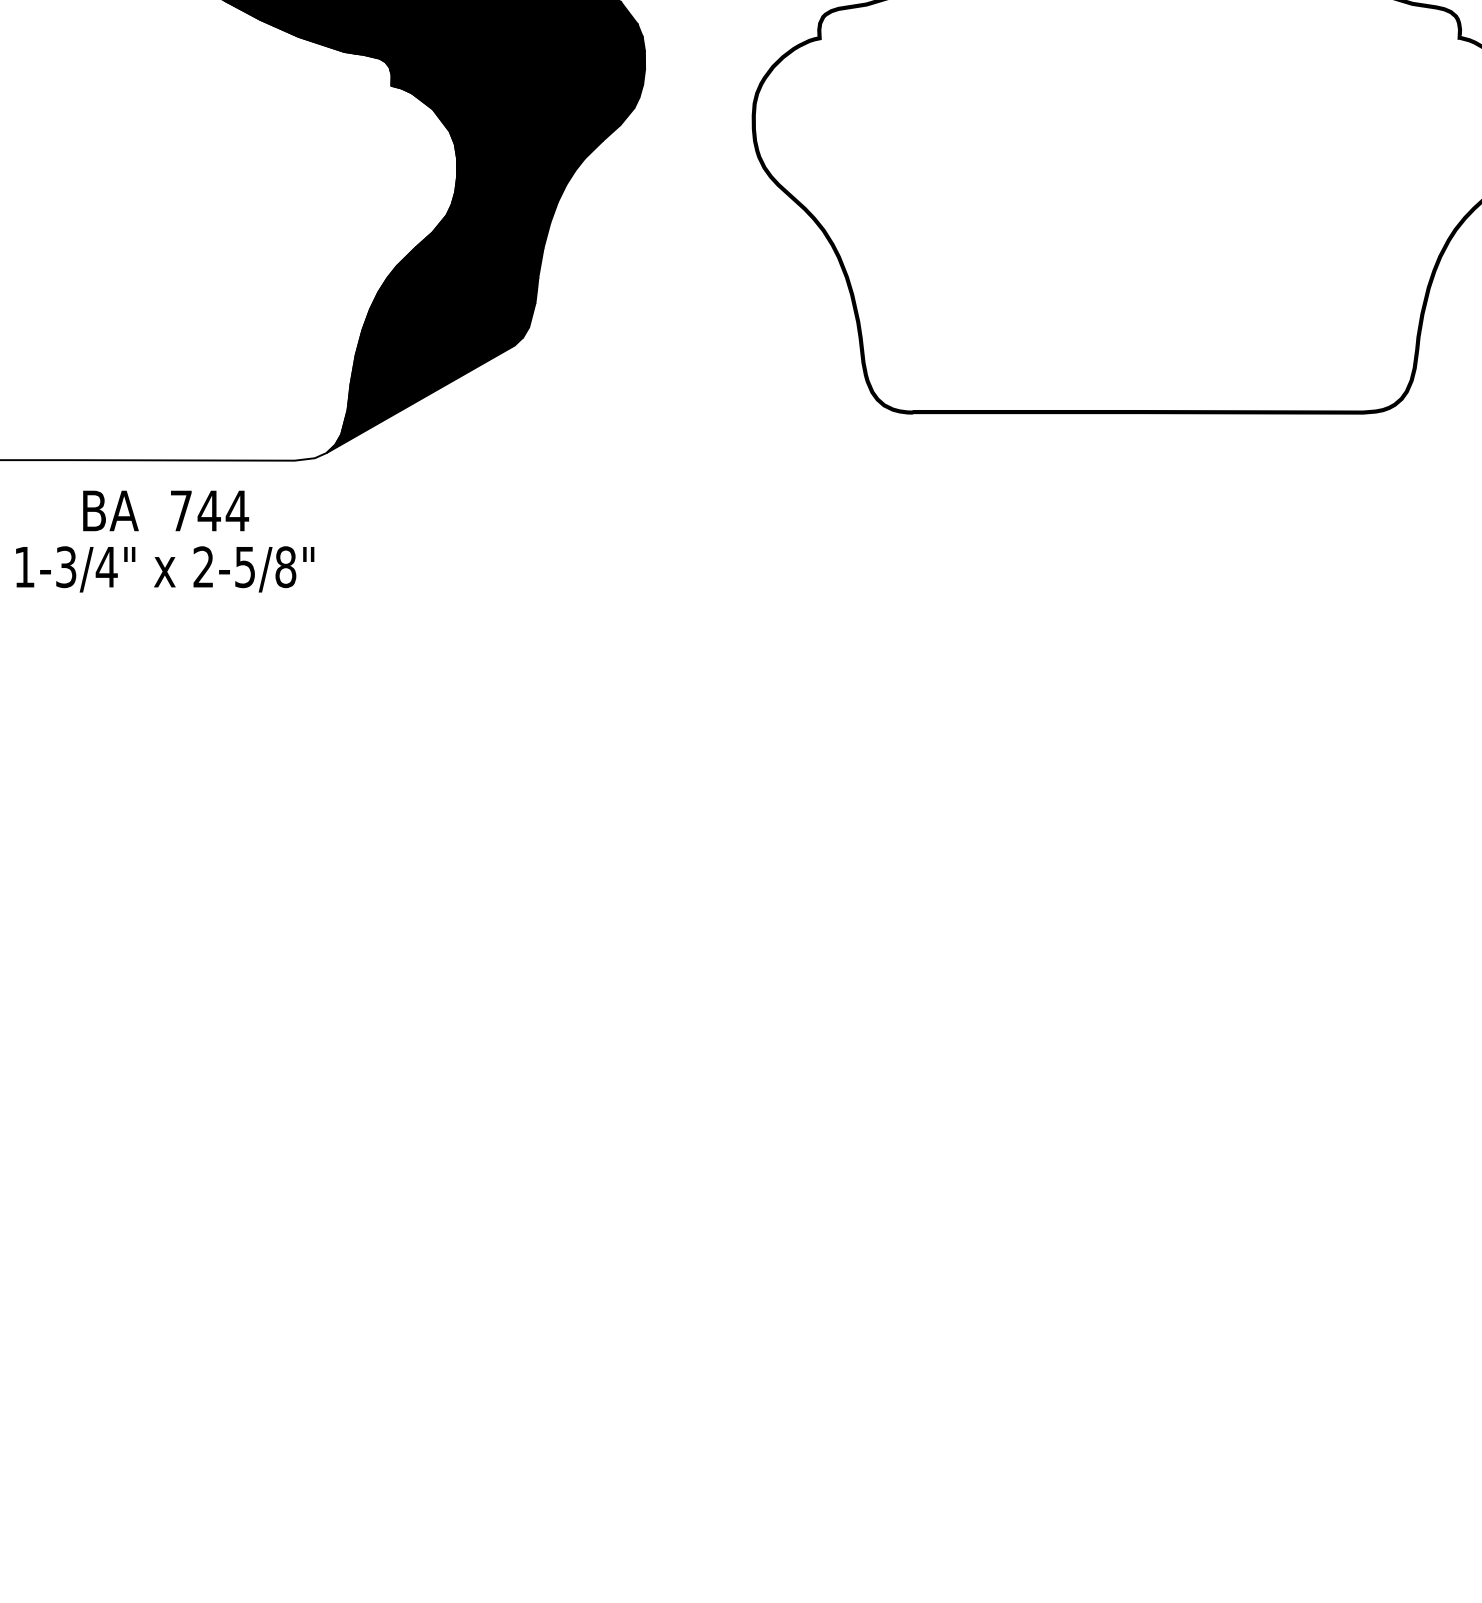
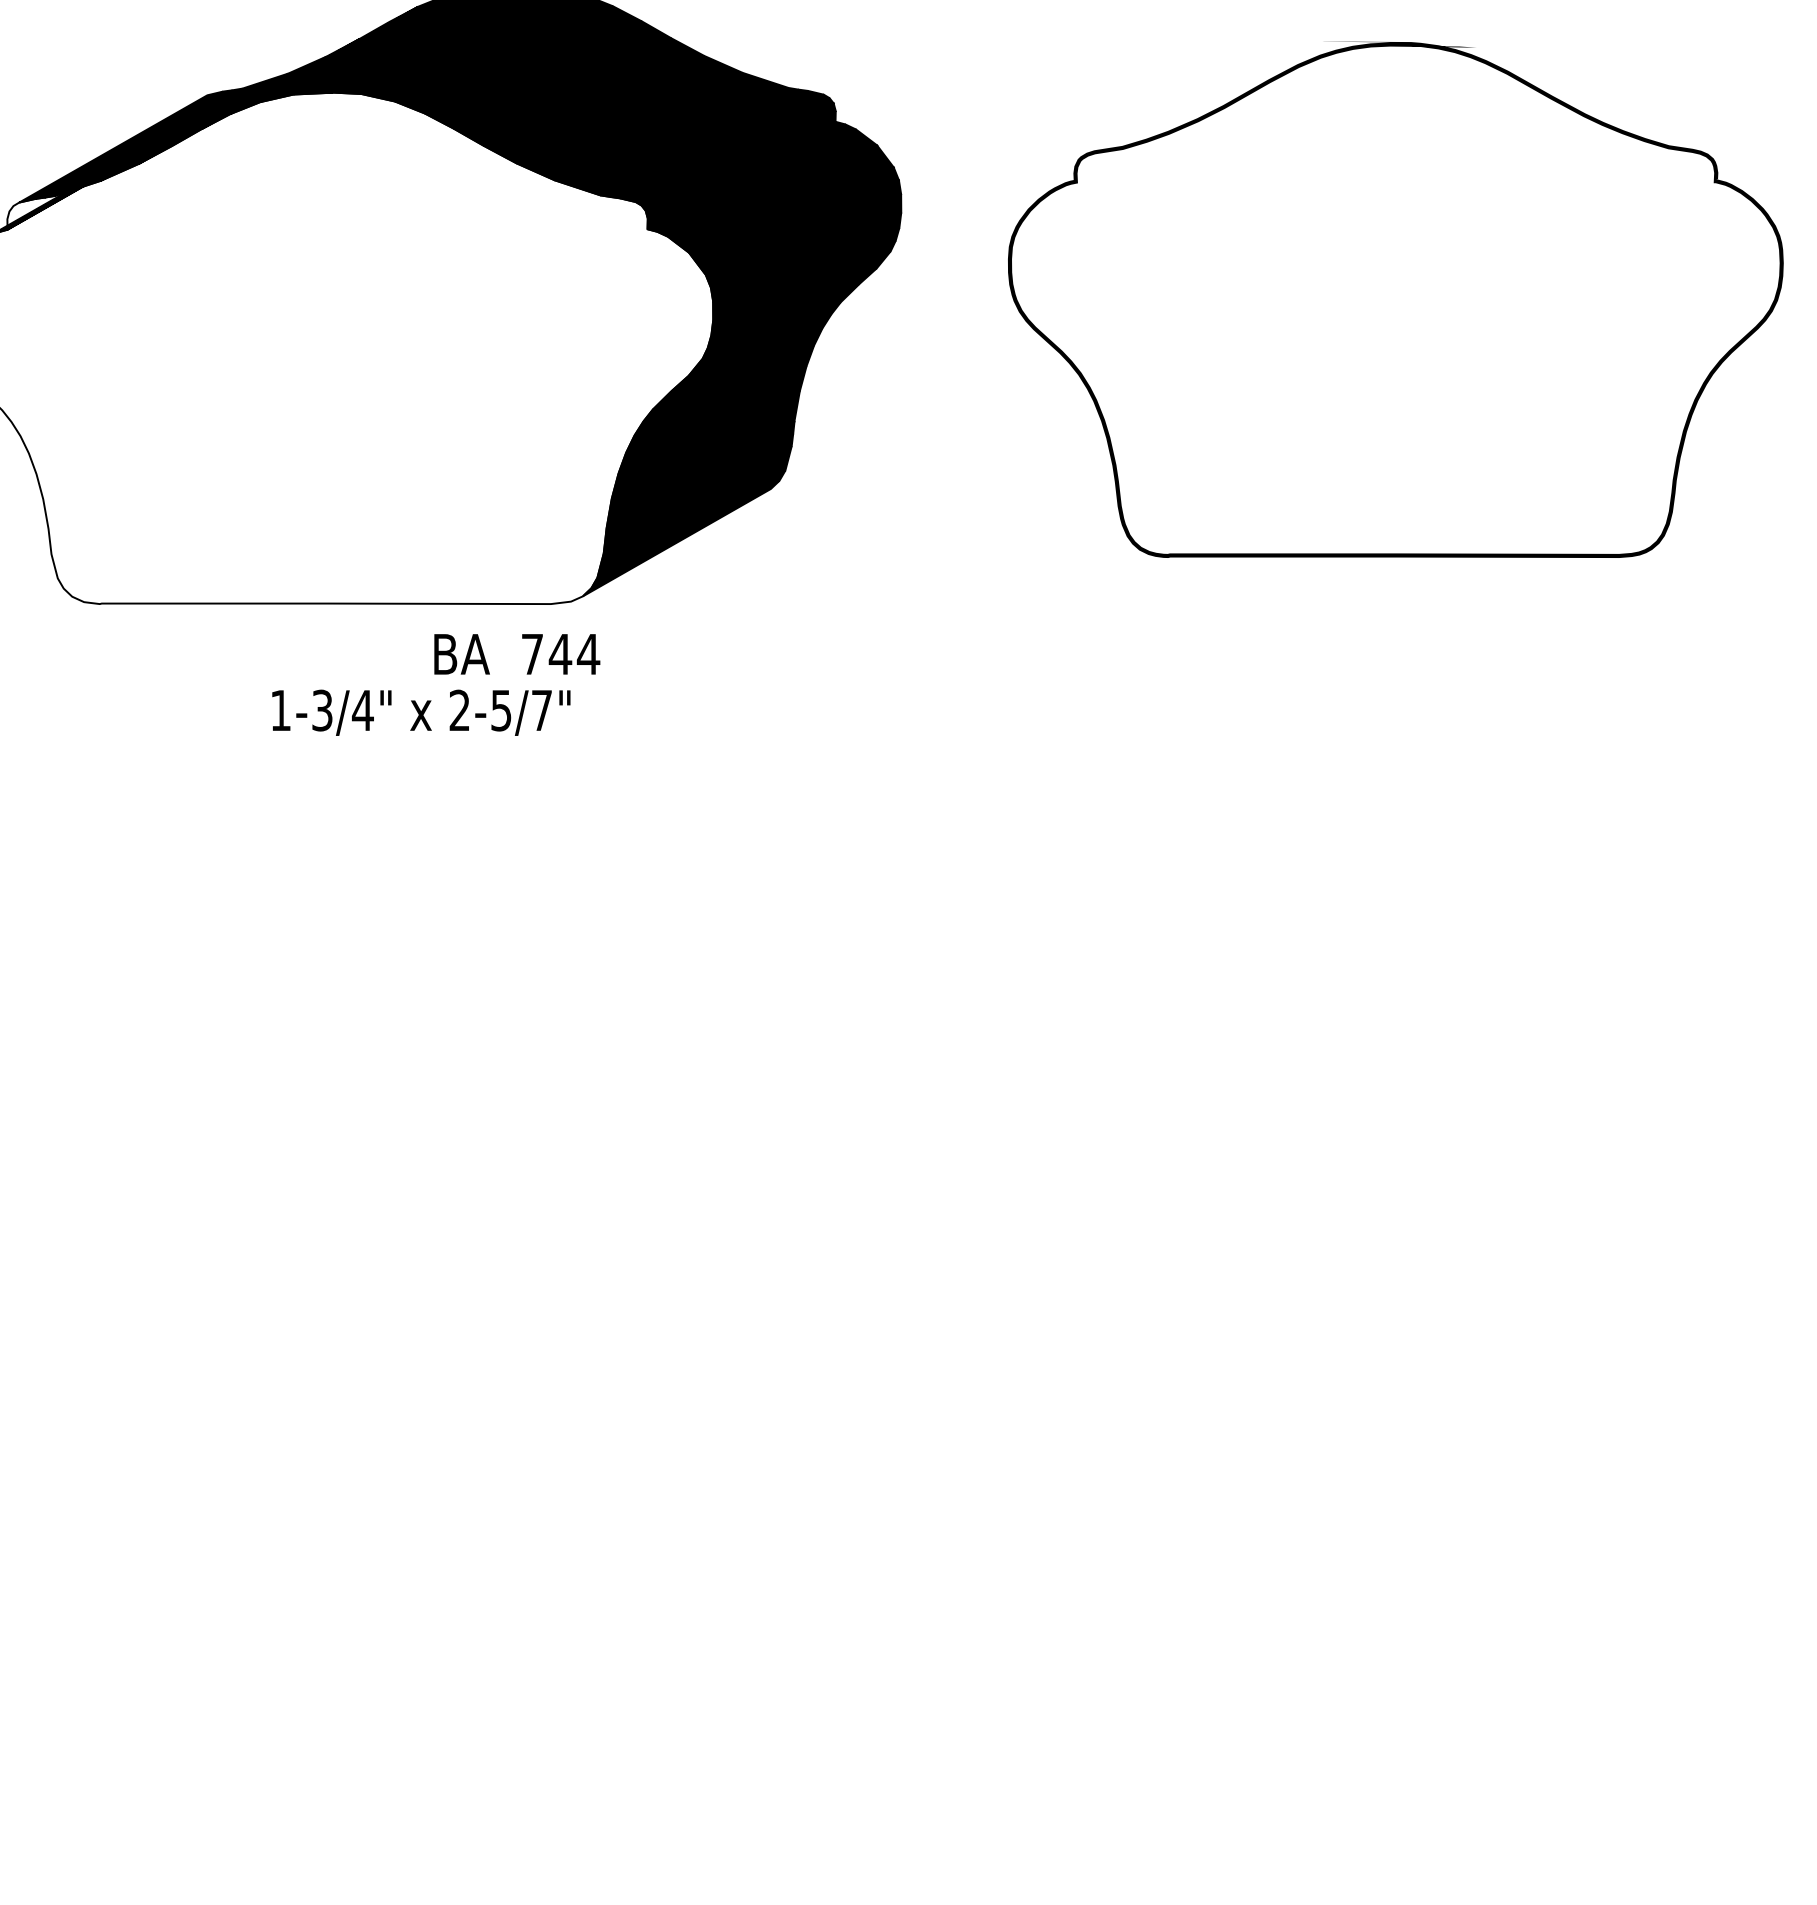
text: (166, 511) -> (517, 654), moved
text: (285, 567) -> (541, 710), 2-5/8" -> 2-5/7"

